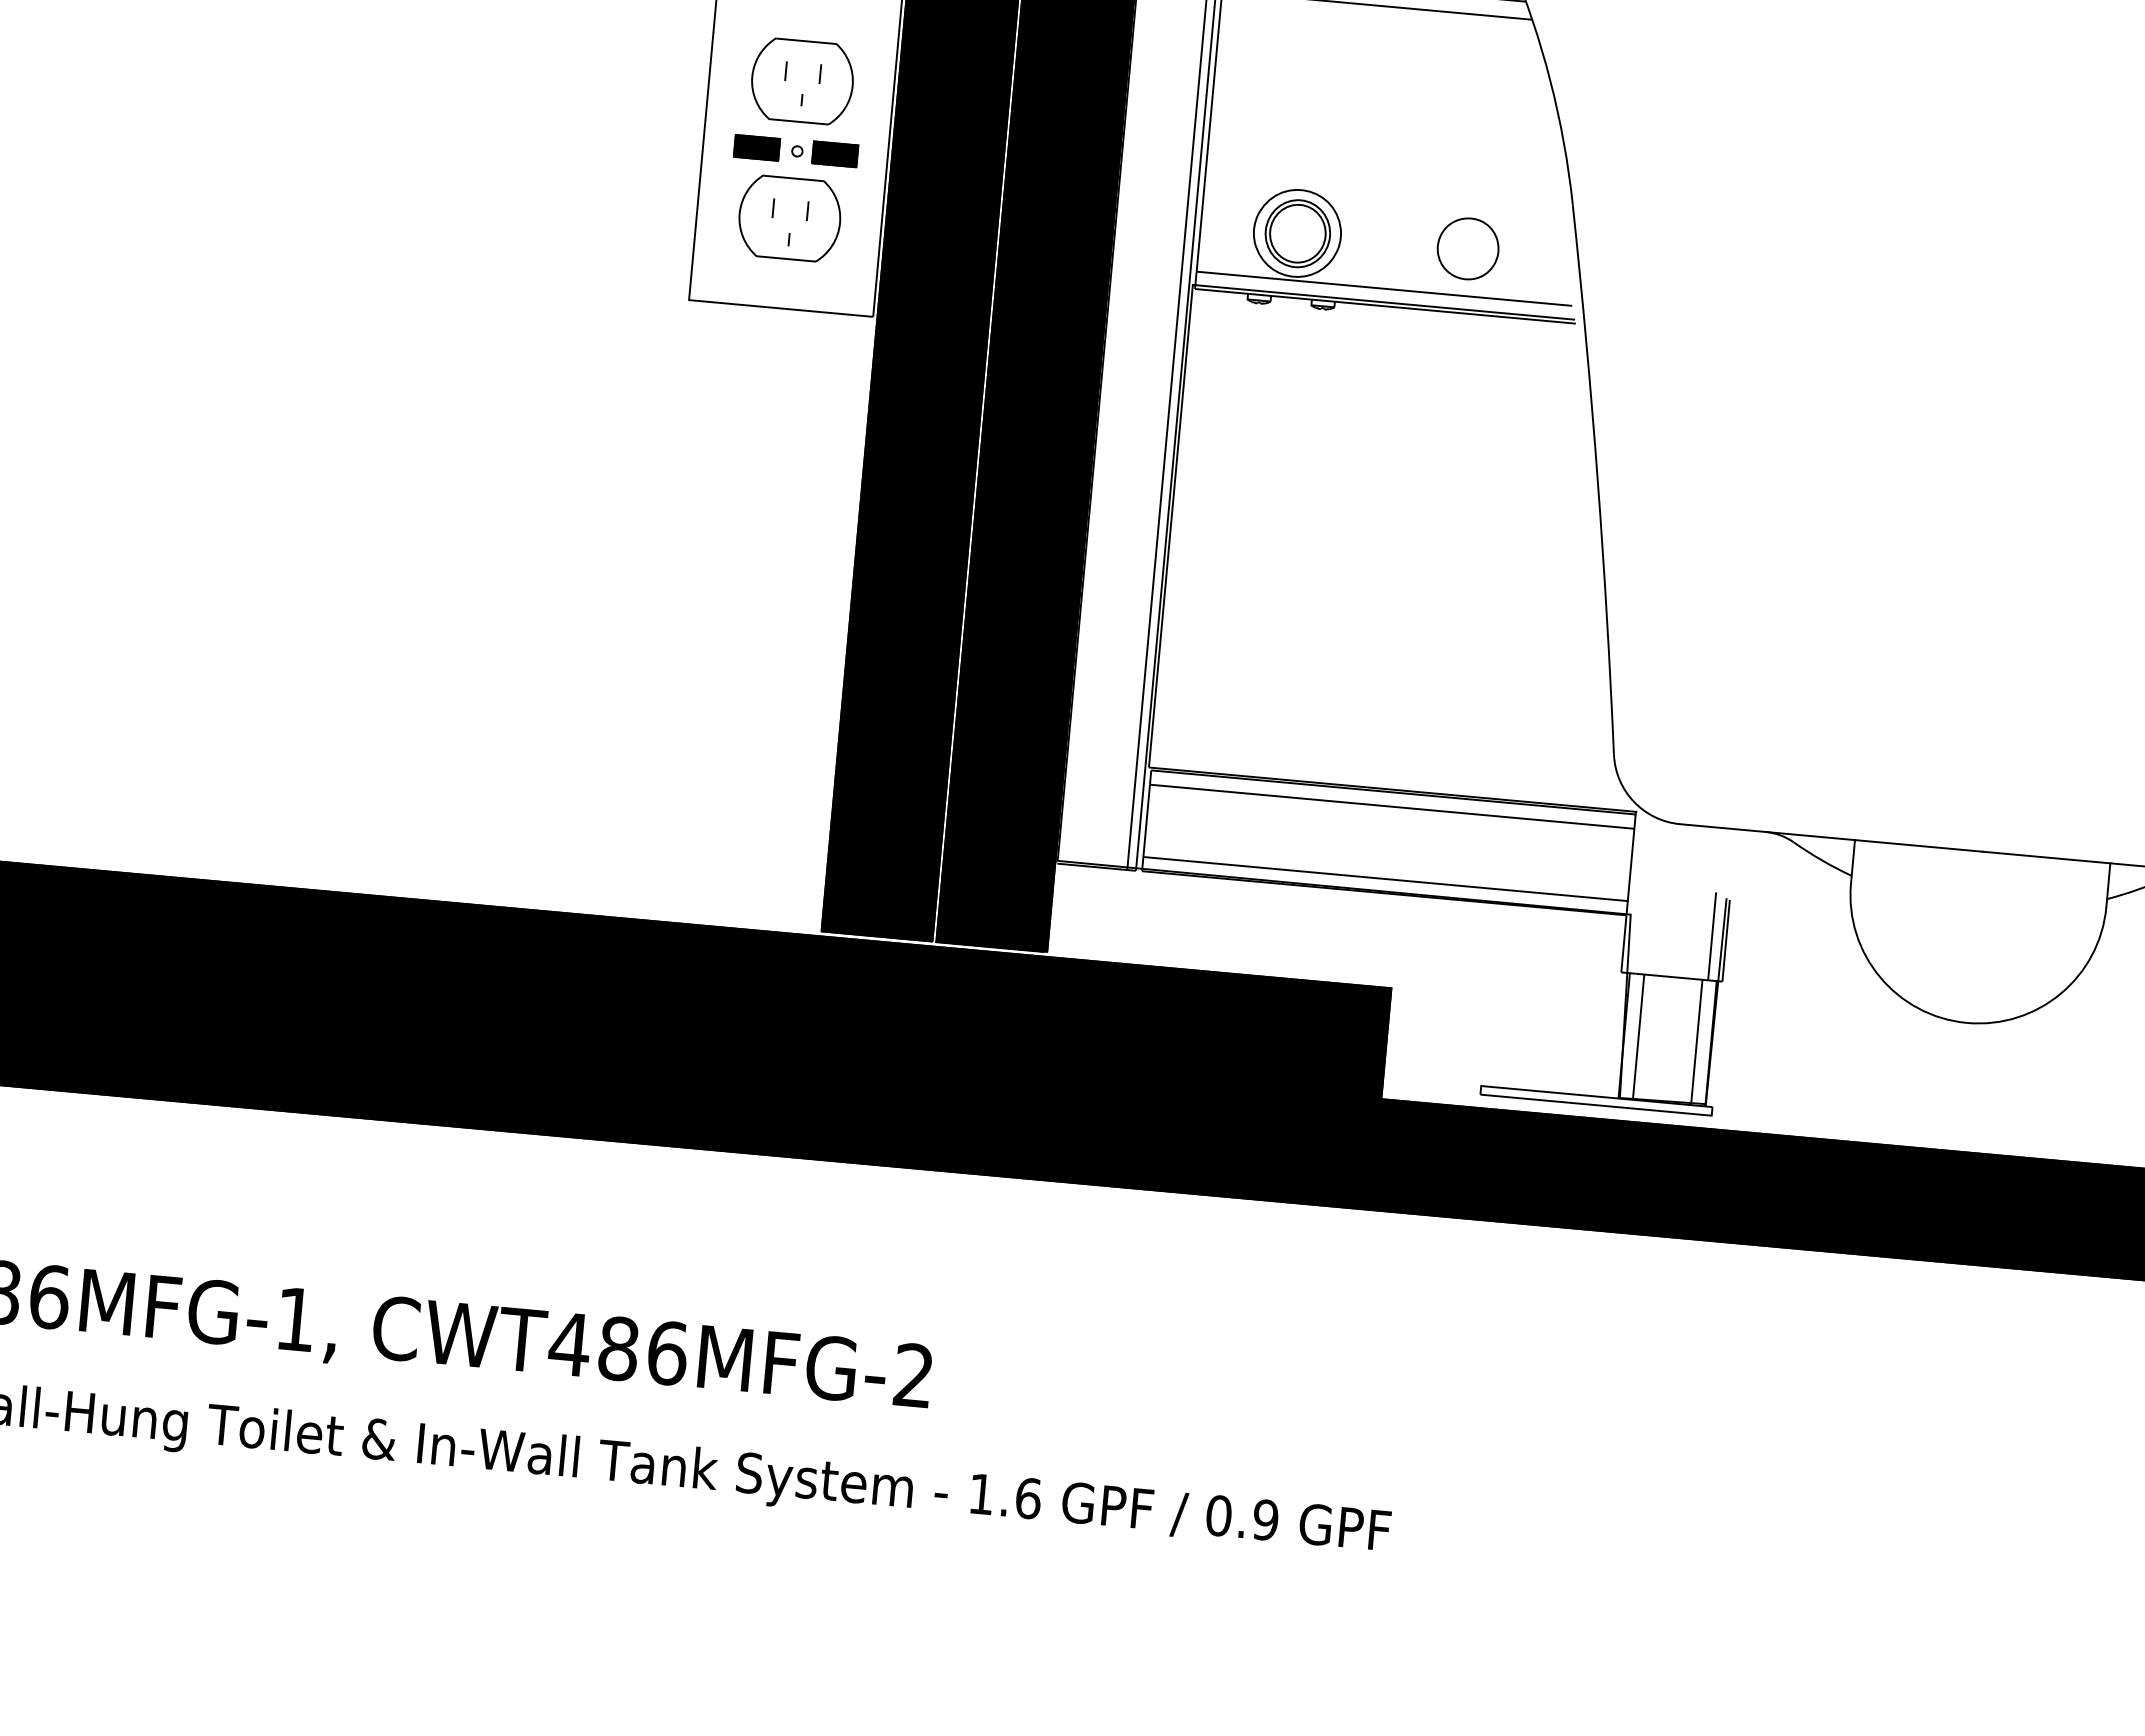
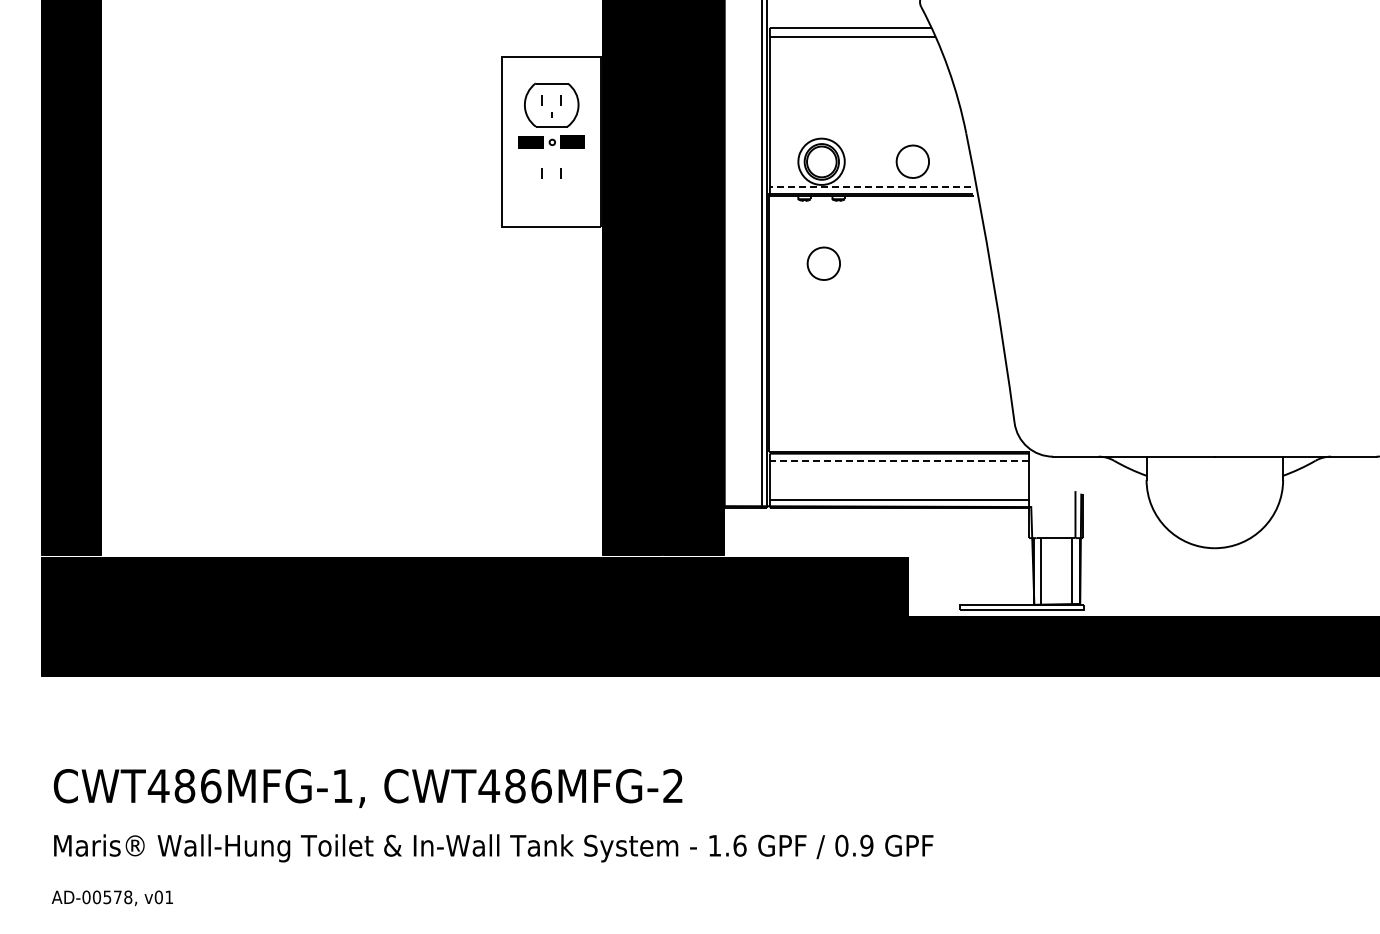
part: (789, 218) -> (551, 178), removed
line: (1382, 287) -> (869, 186), solid -> dashed
part: (1283, 423) -> (823, 263), added
line: (1392, 807) -> (899, 461), solid -> dashed

